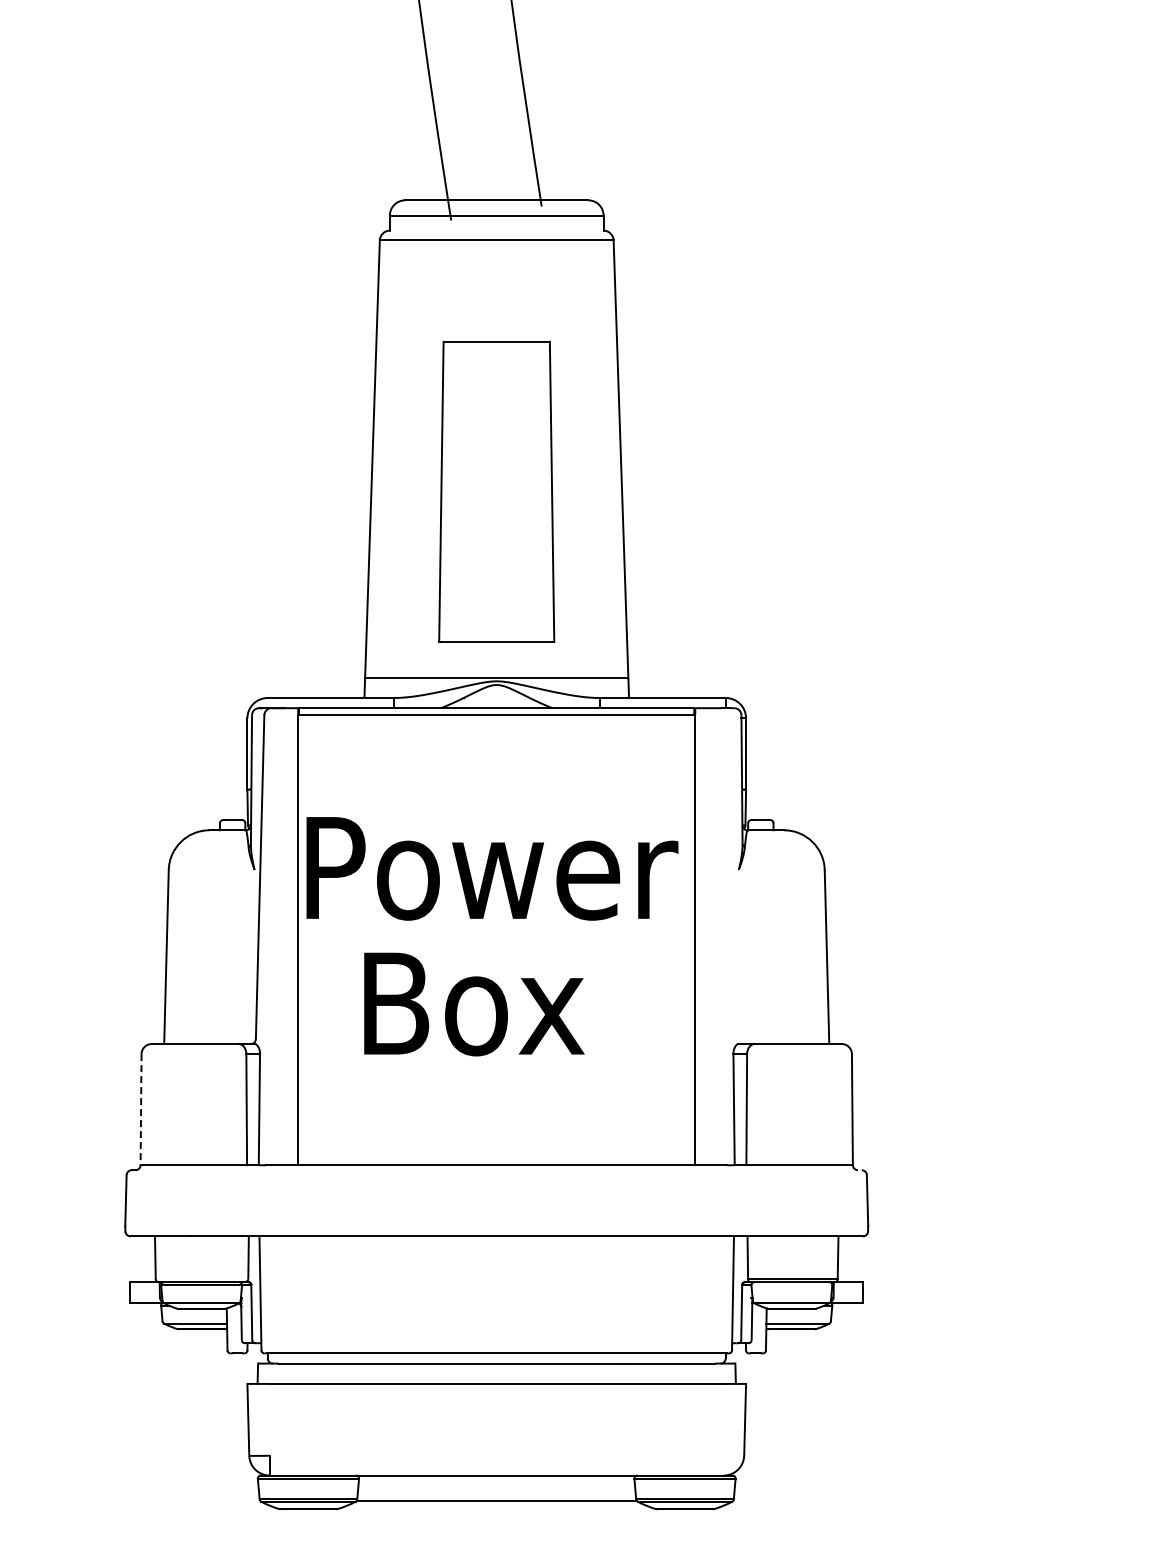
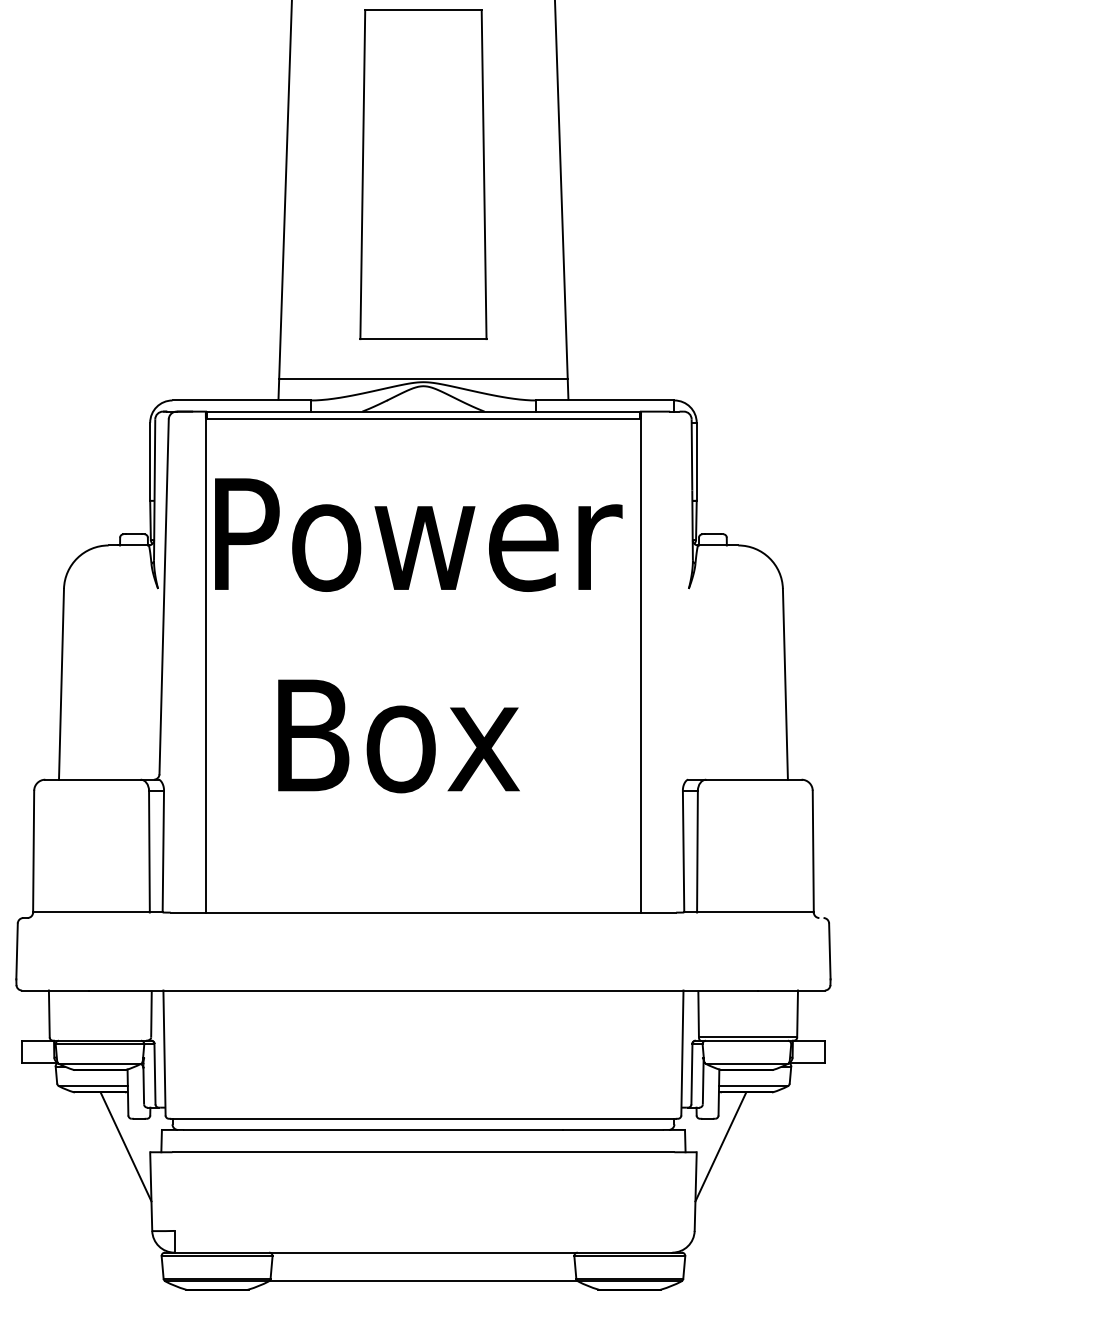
text: (492, 868) -> (418, 534), moved
line: (141, 1109) -> (34, 851), dashed -> solid
line: (225, 1378) -> (126, 1146), added
line: (767, 1378) -> (720, 1146), added

